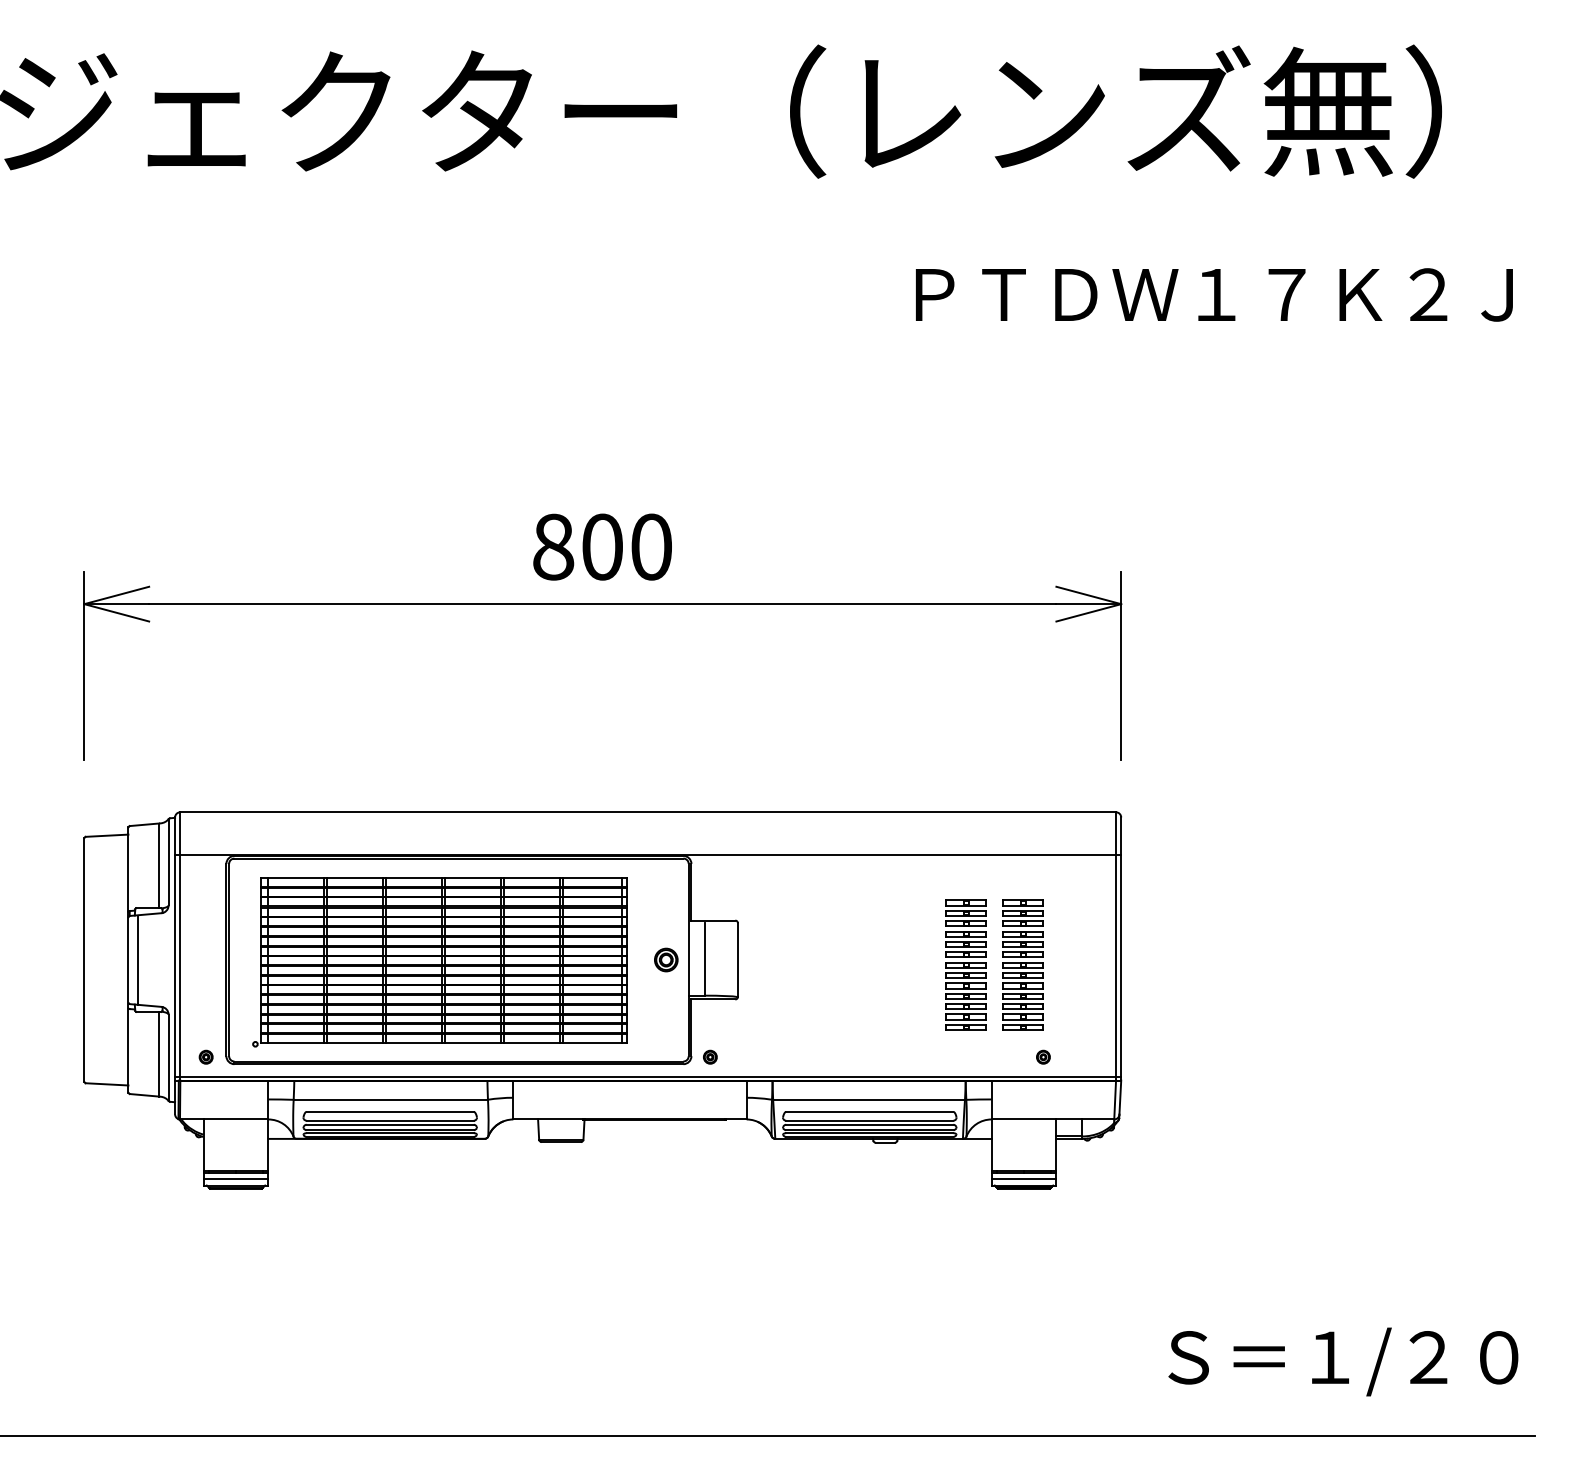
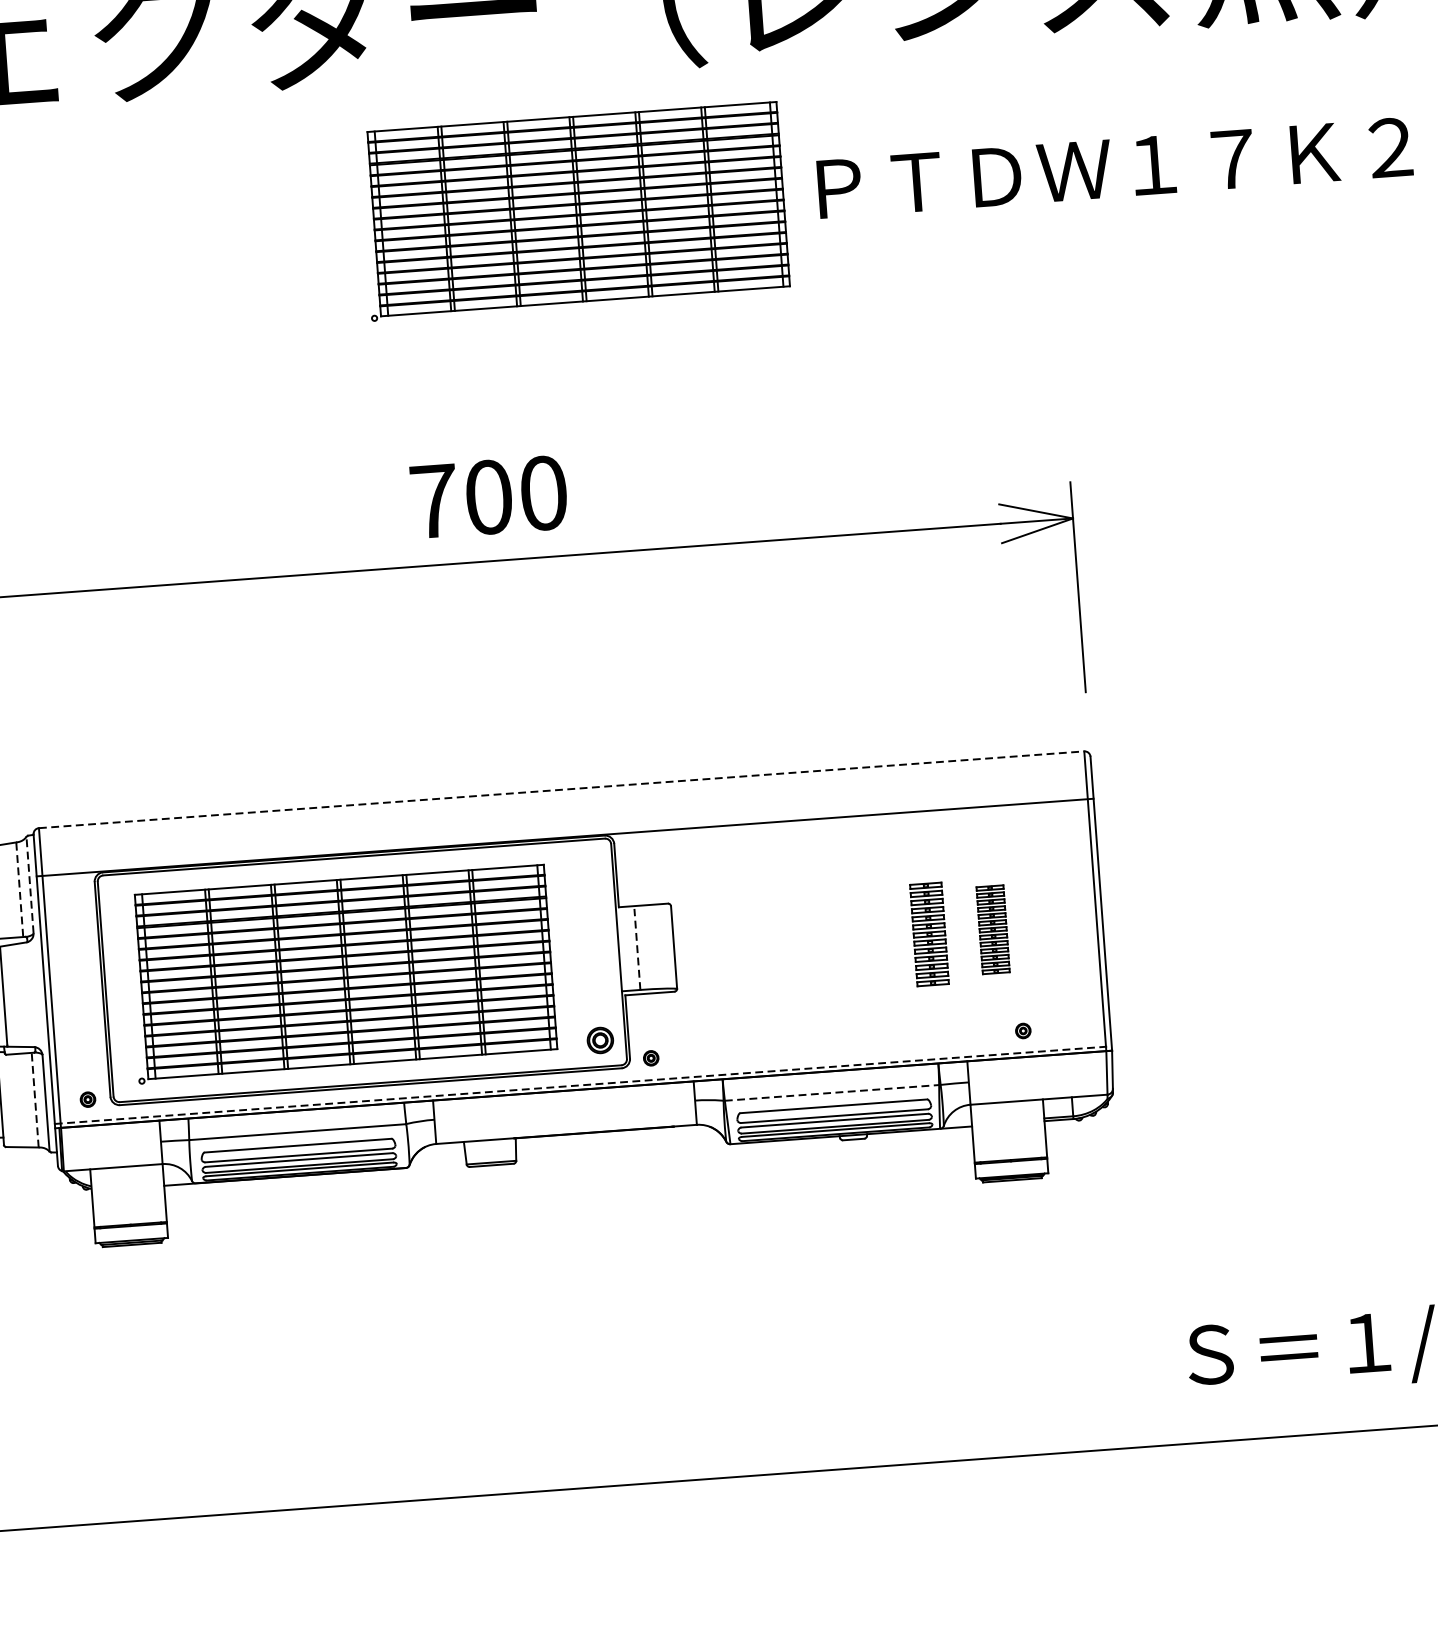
part: (696, 298) -> (573, 211), added
text: (553, 546) -> (434, 500), 800 -> 700
line: (648, 812) -> (562, 789), solid -> dashed
line: (168, 861) -> (29, 884), solid -> dashed
line: (159, 865) -> (20, 889), solid -> dashed
line: (705, 958) -> (637, 948), solid -> dashed
part: (666, 959) -> (600, 1039), moved
part: (965, 964) -> (928, 933), size x0.7
part: (1022, 964) -> (992, 929), size x0.6
line: (159, 1053) -> (35, 1099), solid -> dashed
line: (648, 1076) -> (583, 1084), solid -> dashed
line: (869, 1099) -> (832, 1092), solid -> dashed
line: (235, 1179) -> (130, 1233), removed
line: (1023, 1179) -> (1011, 1169), removed

